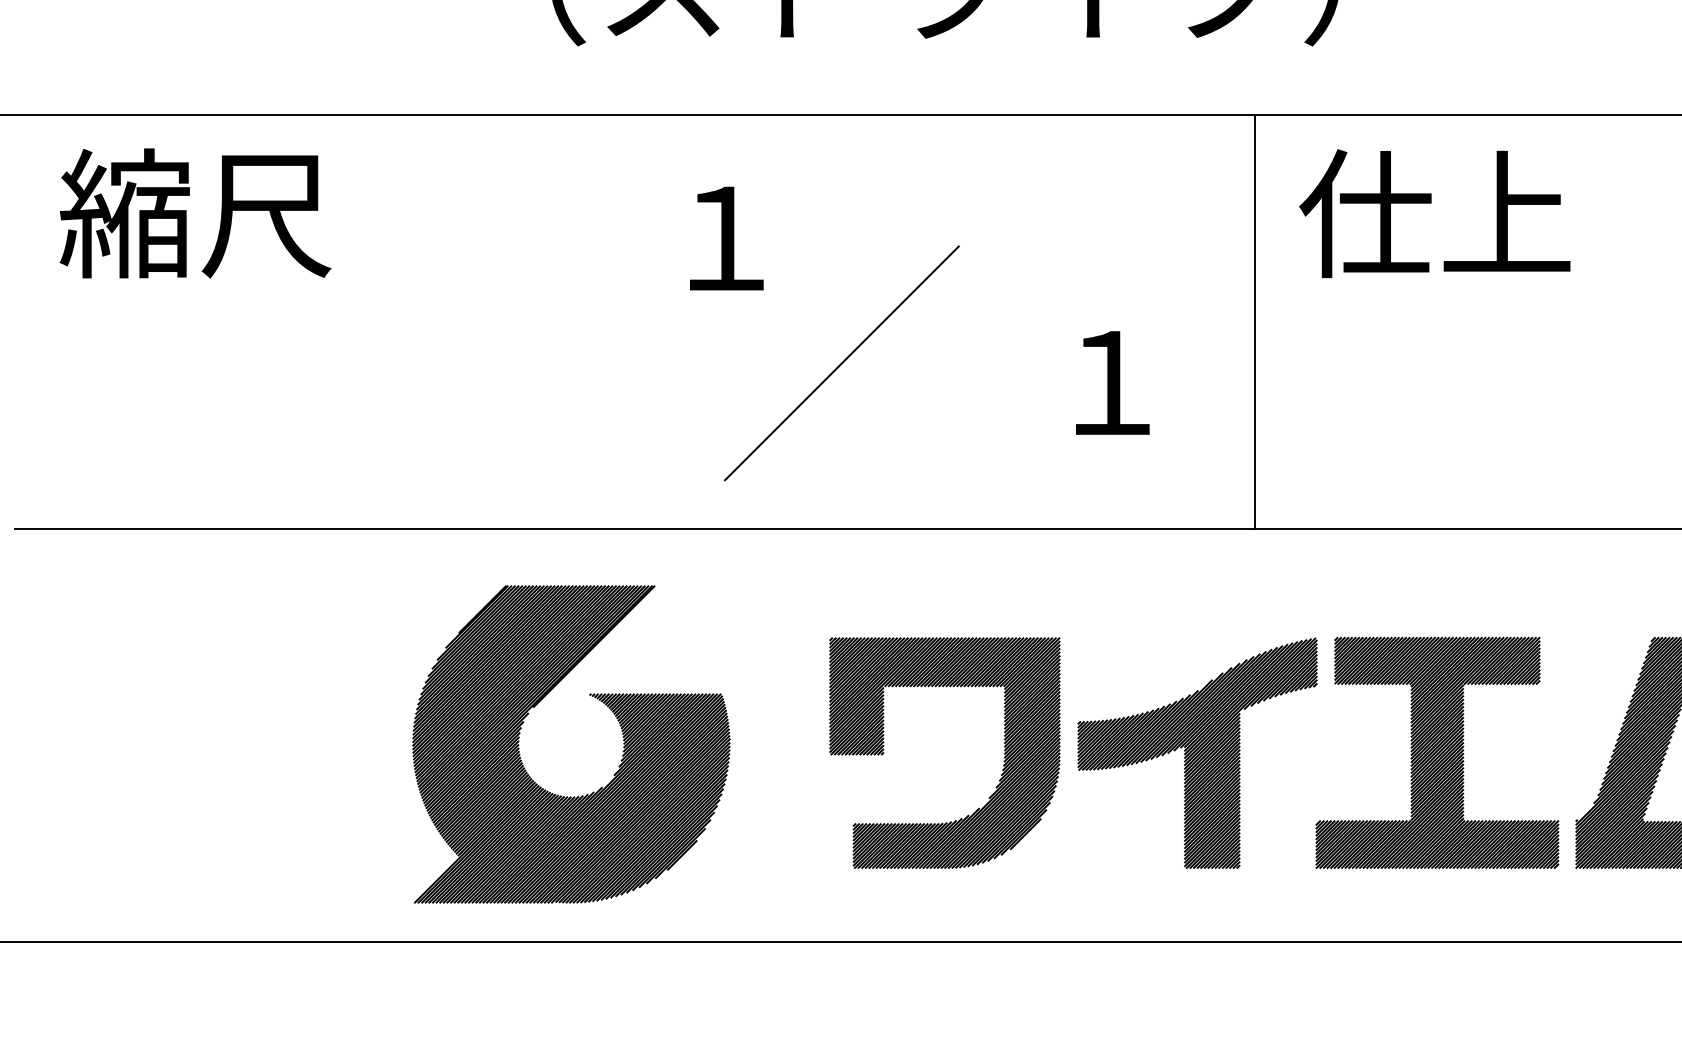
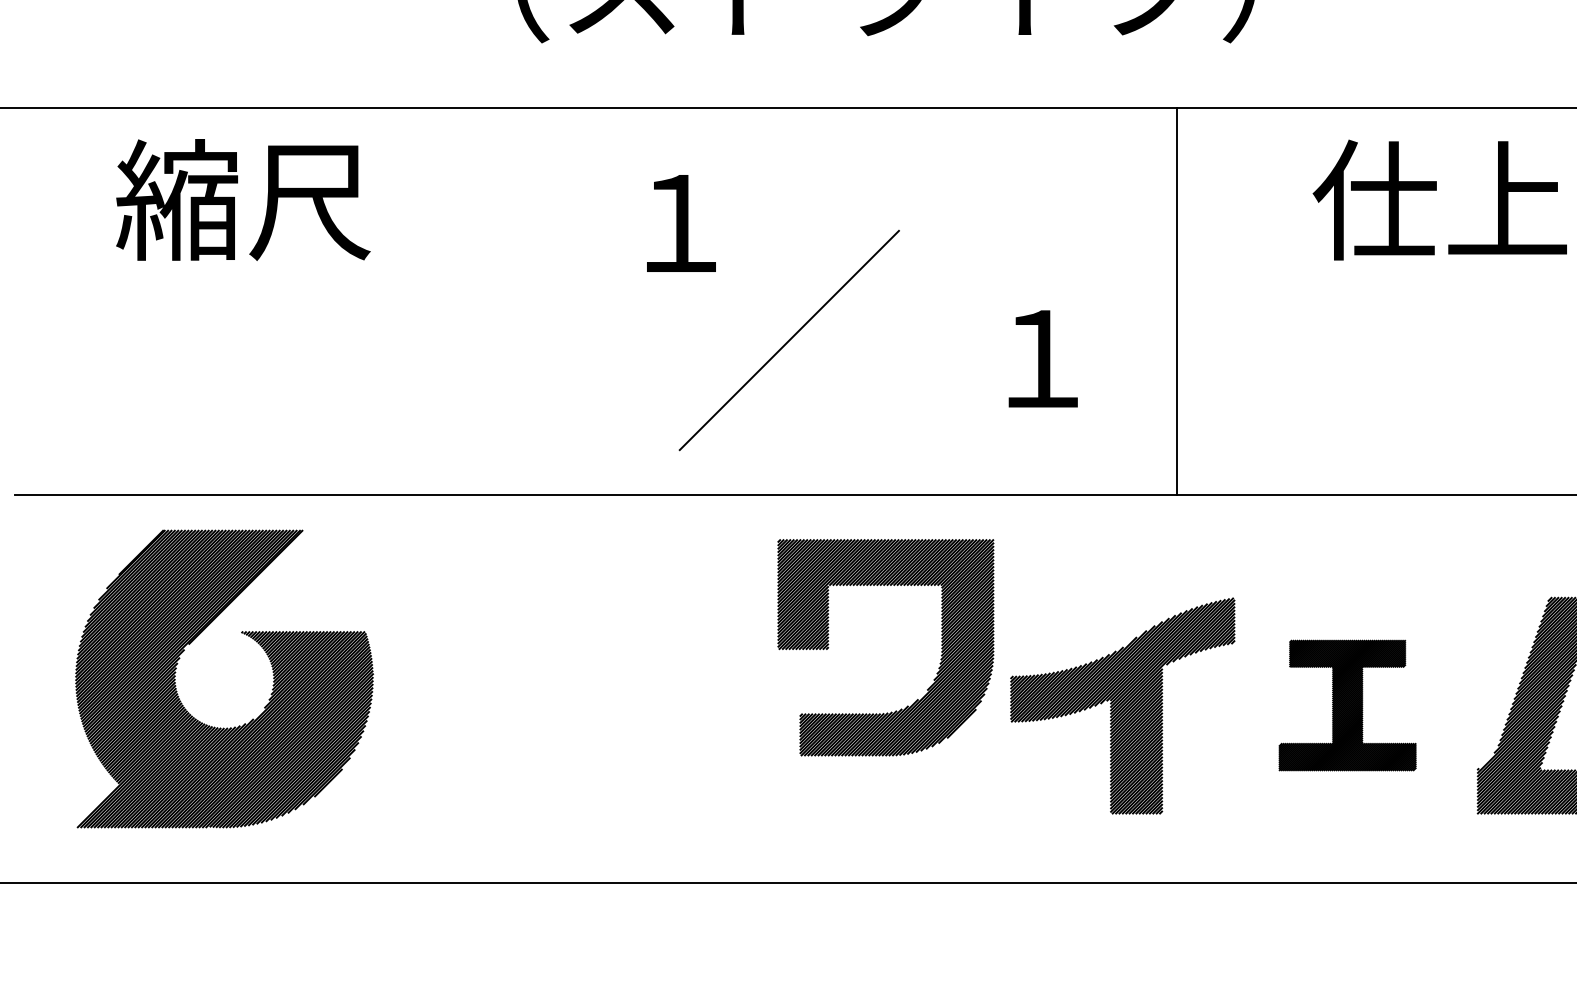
text: (195, 213) -> (243, 200), moved
text: (1434, 213) -> (1439, 200), moved
part: (622, 751) -> (272, 685), moved
part: (1437, 752) -> (1347, 705), size x0.6
part: (1003, 761) -> (940, 655), moved

